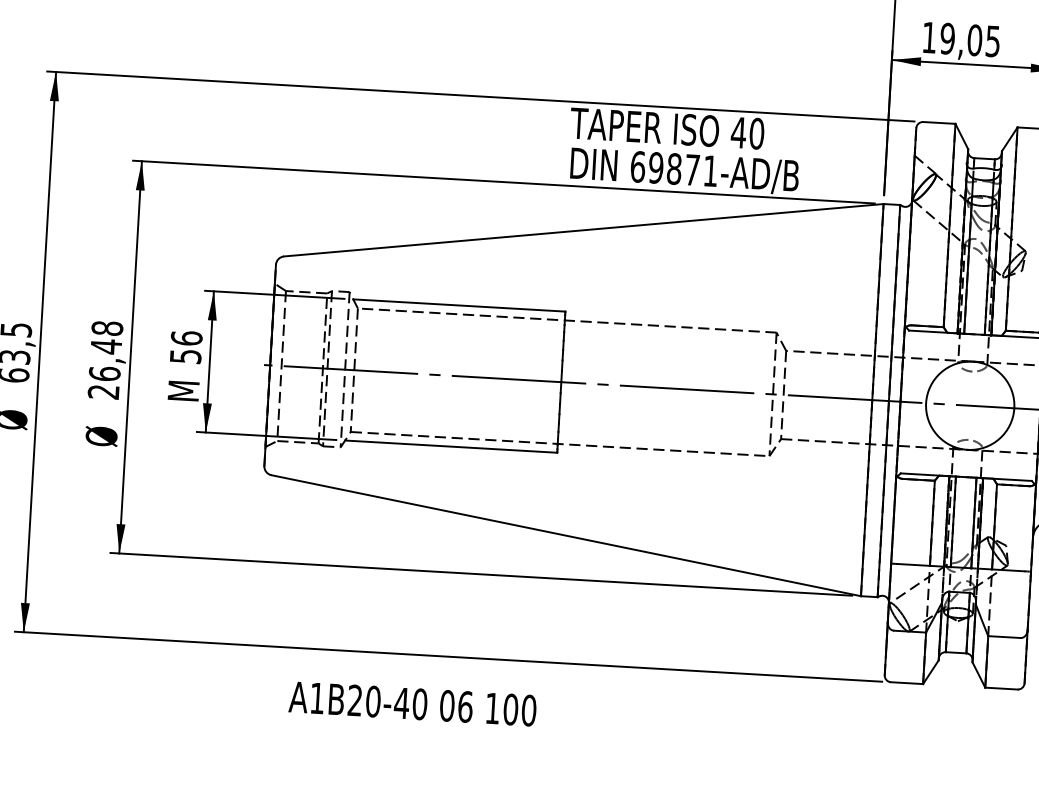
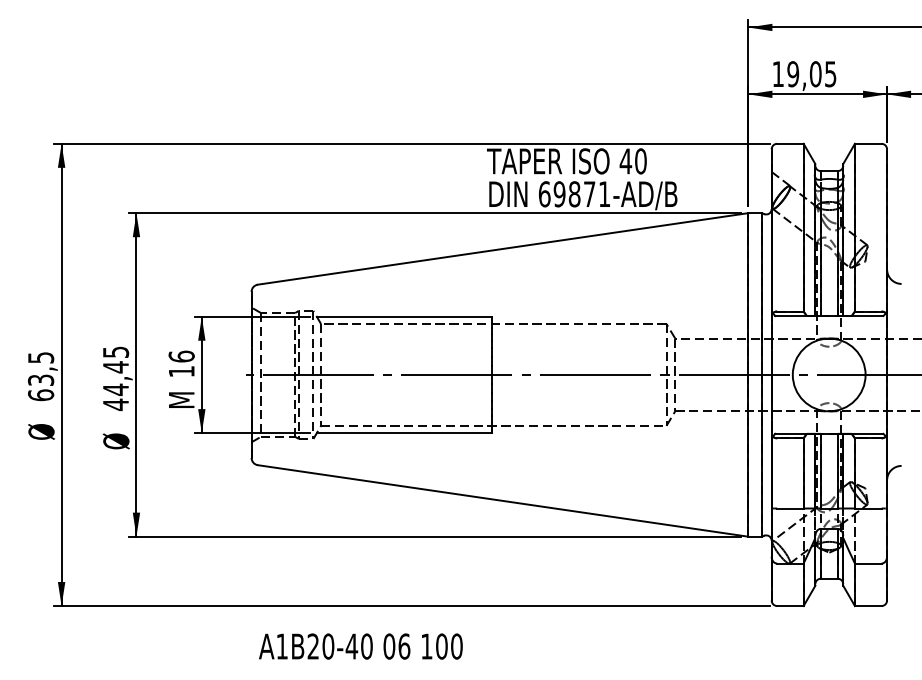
text: (185, 356) -> (181, 371), 56 -> 16
text: (104, 360) -> (115, 378), 26,48 -> 44,45
text: (412, 703) -> (360, 646), moved

